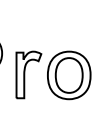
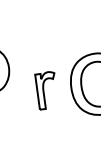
part: (28, 74) -> (46, 89), size x0.6

